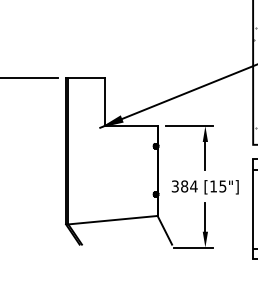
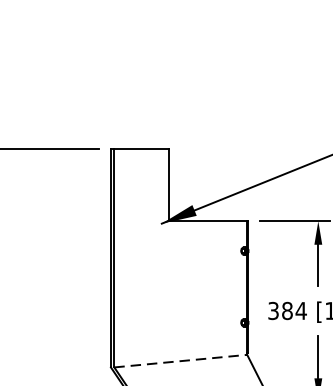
line: (112, 220) -> (180, 361), solid -> dashed

